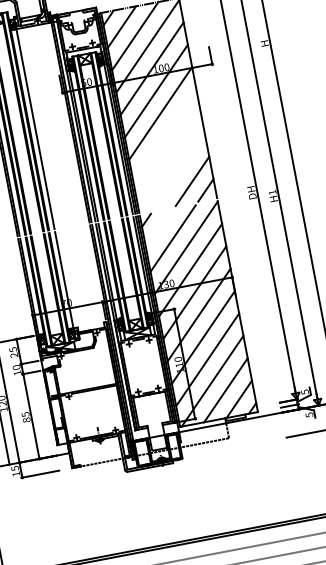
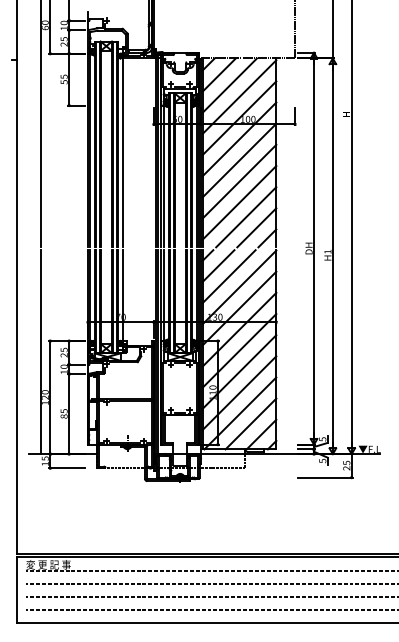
line: (164, 135) -> (239, 181), added
line: (169, 158) -> (239, 202), added
line: (179, 172) -> (246, 217), added
line: (159, 229) -> (218, 265), added

